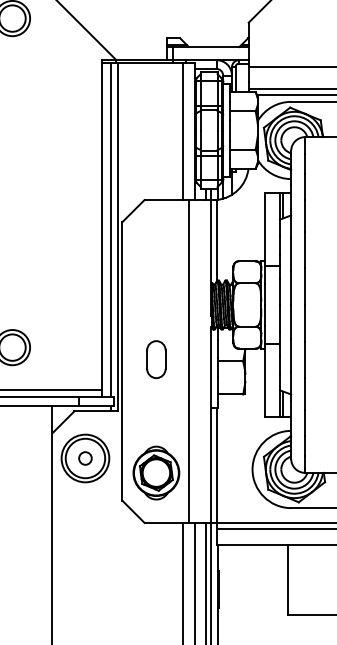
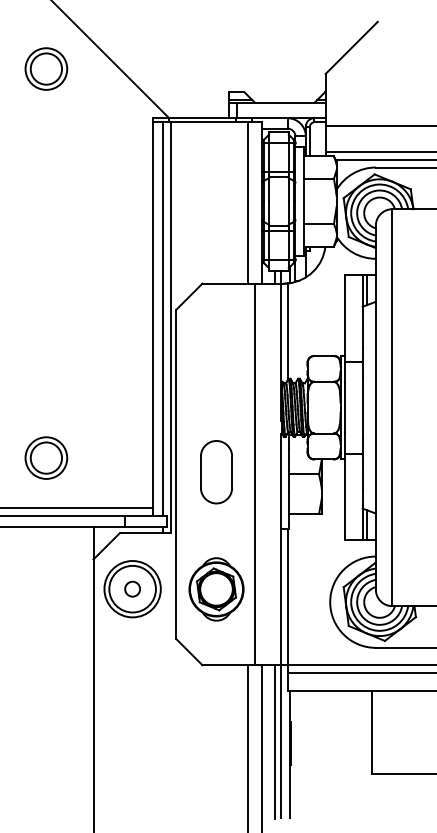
part: (156, 359) -> (216, 472), size x1.43
part: (156, 473) -> (216, 589), moved

